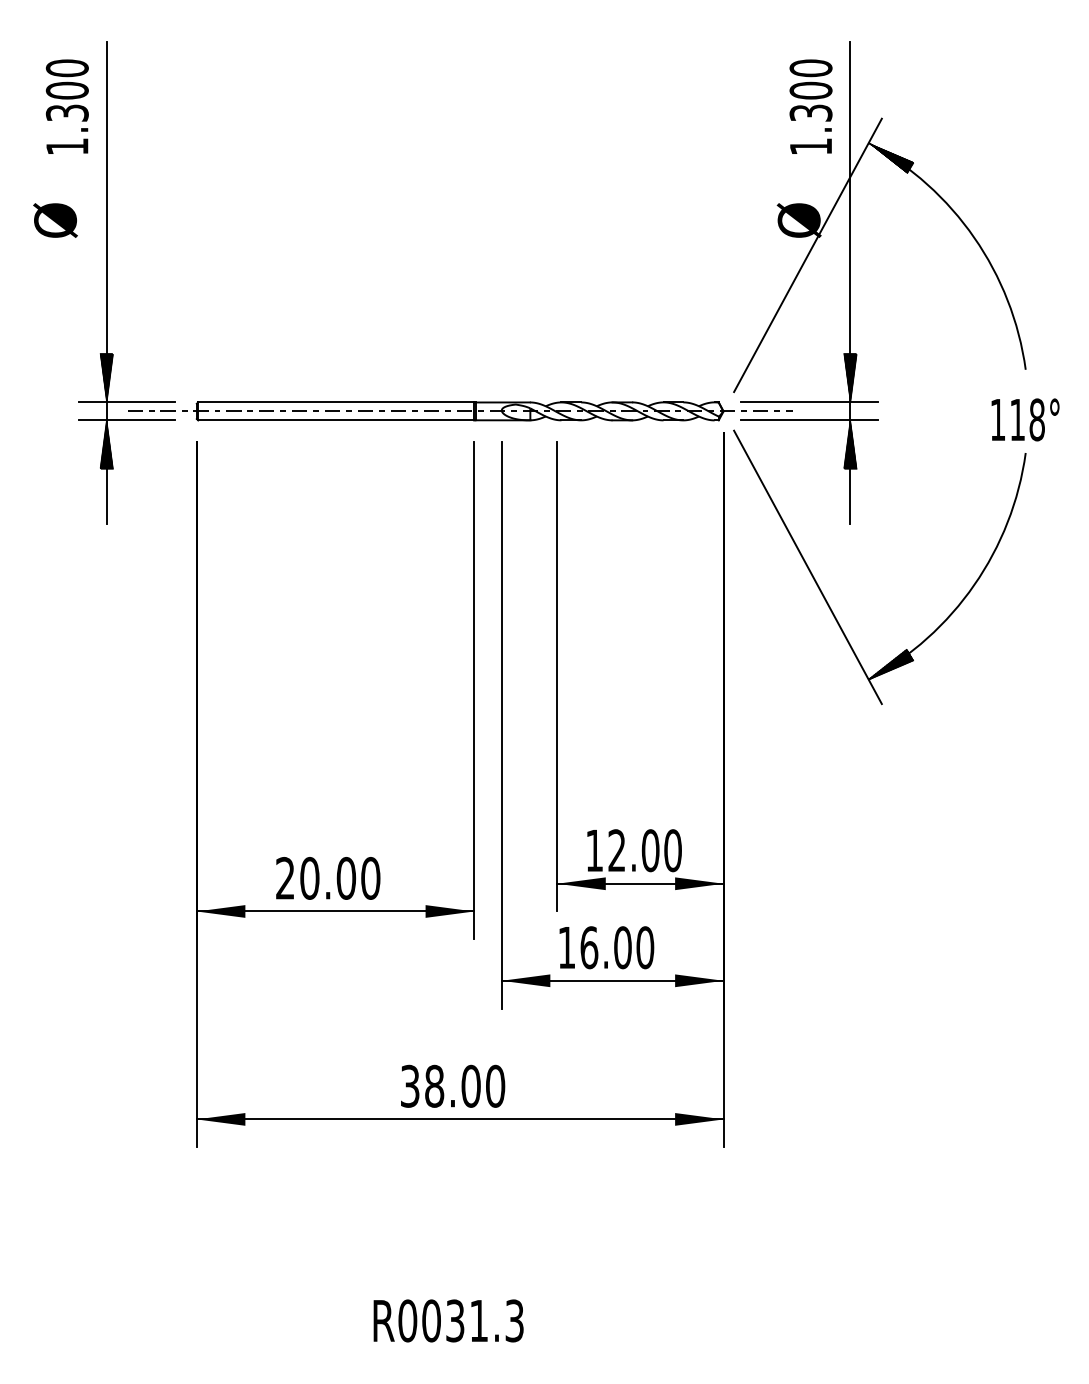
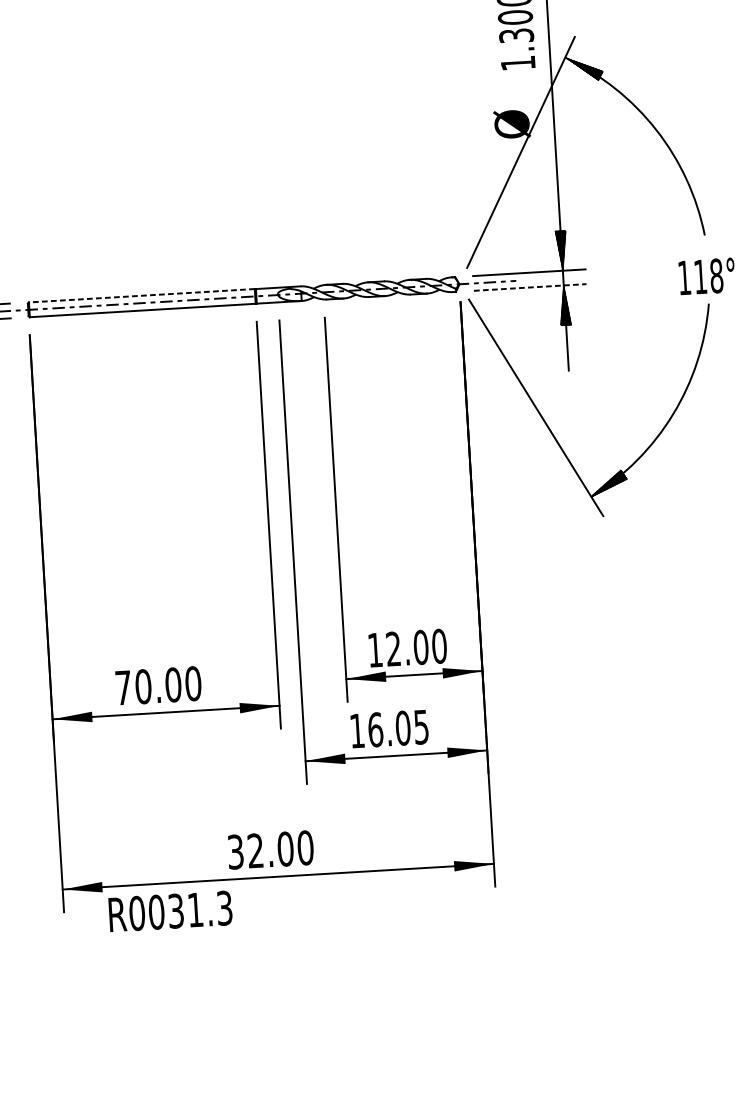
line: (336, 402) -> (142, 295), solid -> dashed
line: (809, 420) -> (530, 287), solid -> dashed
text: (285, 878) -> (123, 688), 20.00 -> 70.00
text: (645, 947) -> (421, 726), 16.00 -> 16.05
text: (434, 1085) -> (255, 850), 38.00 -> 32.00
text: (448, 1320) -> (170, 911), moved

